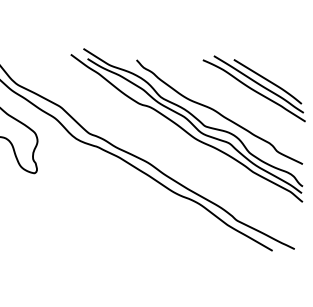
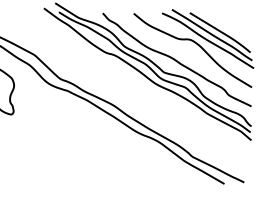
curve: (240, 94) -> (195, 44), added

